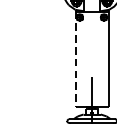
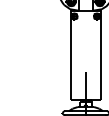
line: (75, 59) -> (70, 55), dashed -> solid

